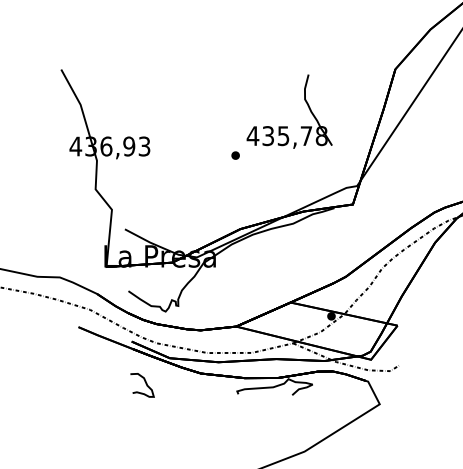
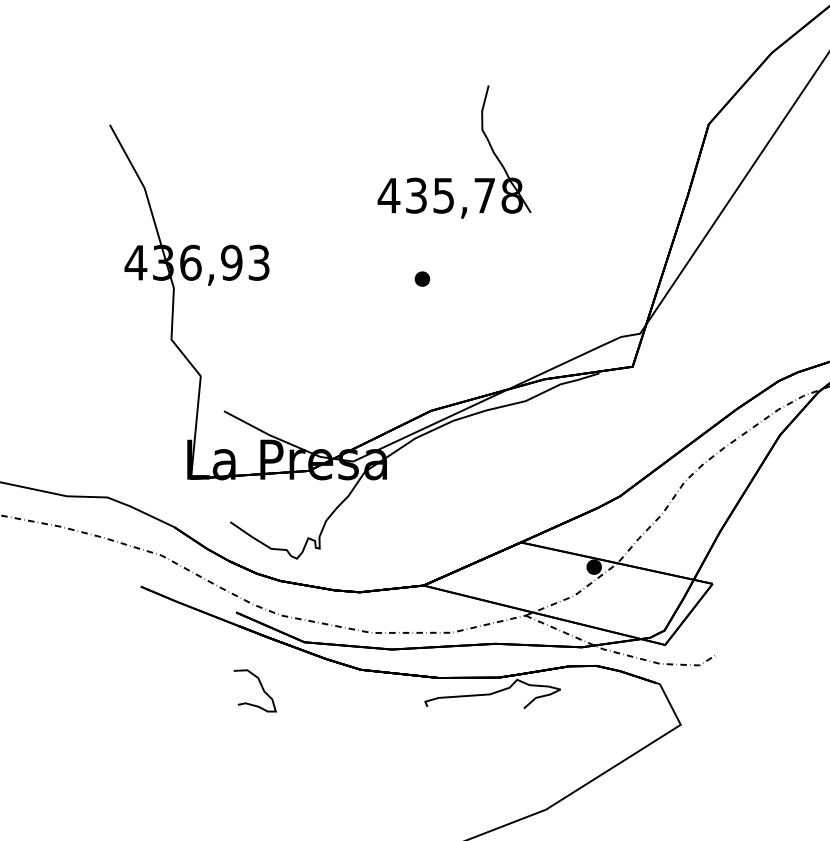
part: (287, 126) -> (450, 178), moved

